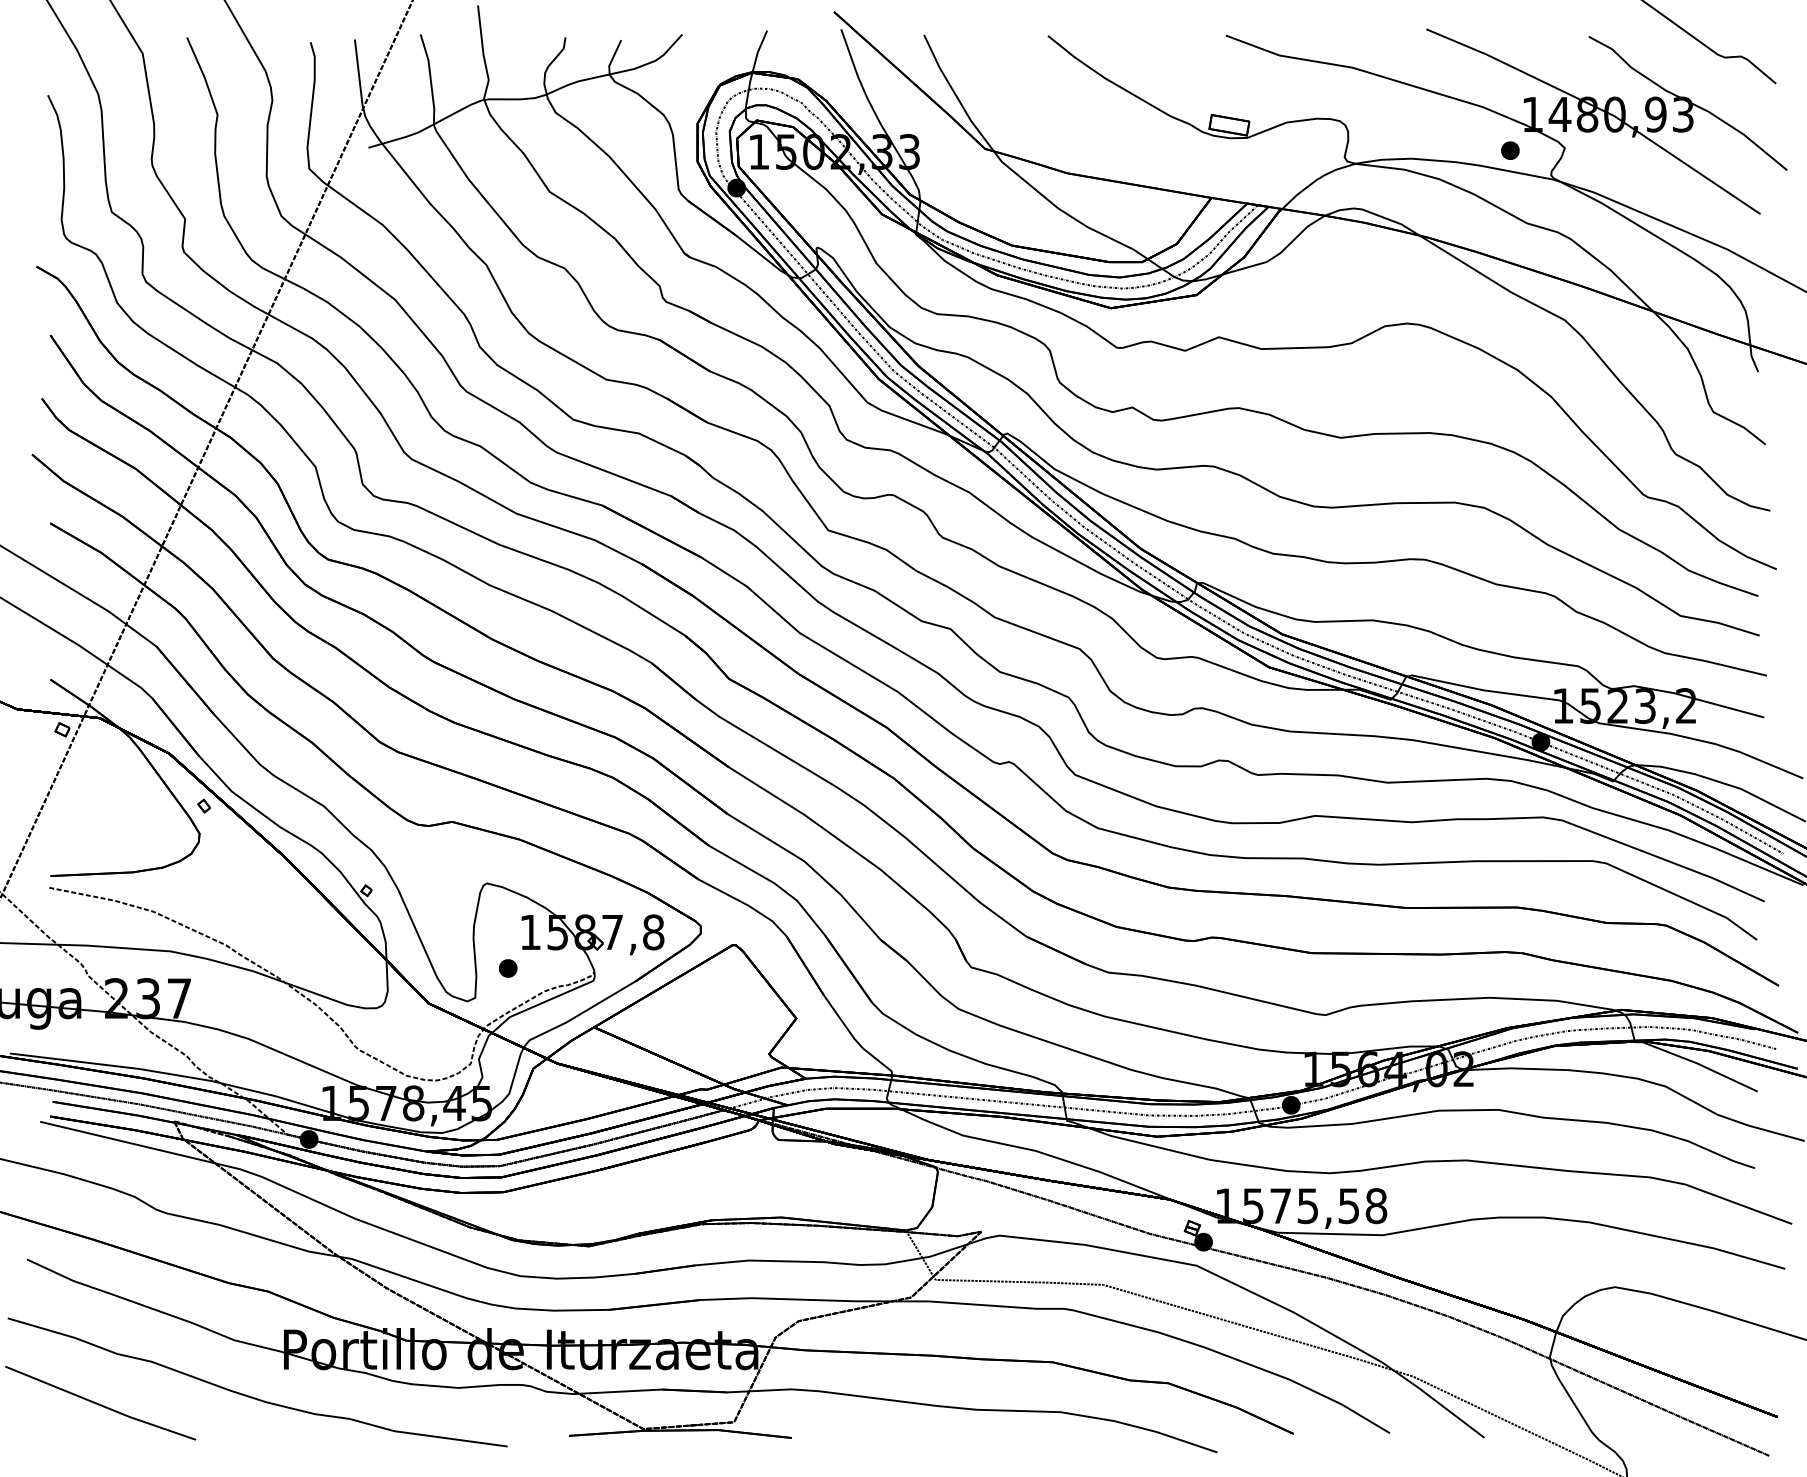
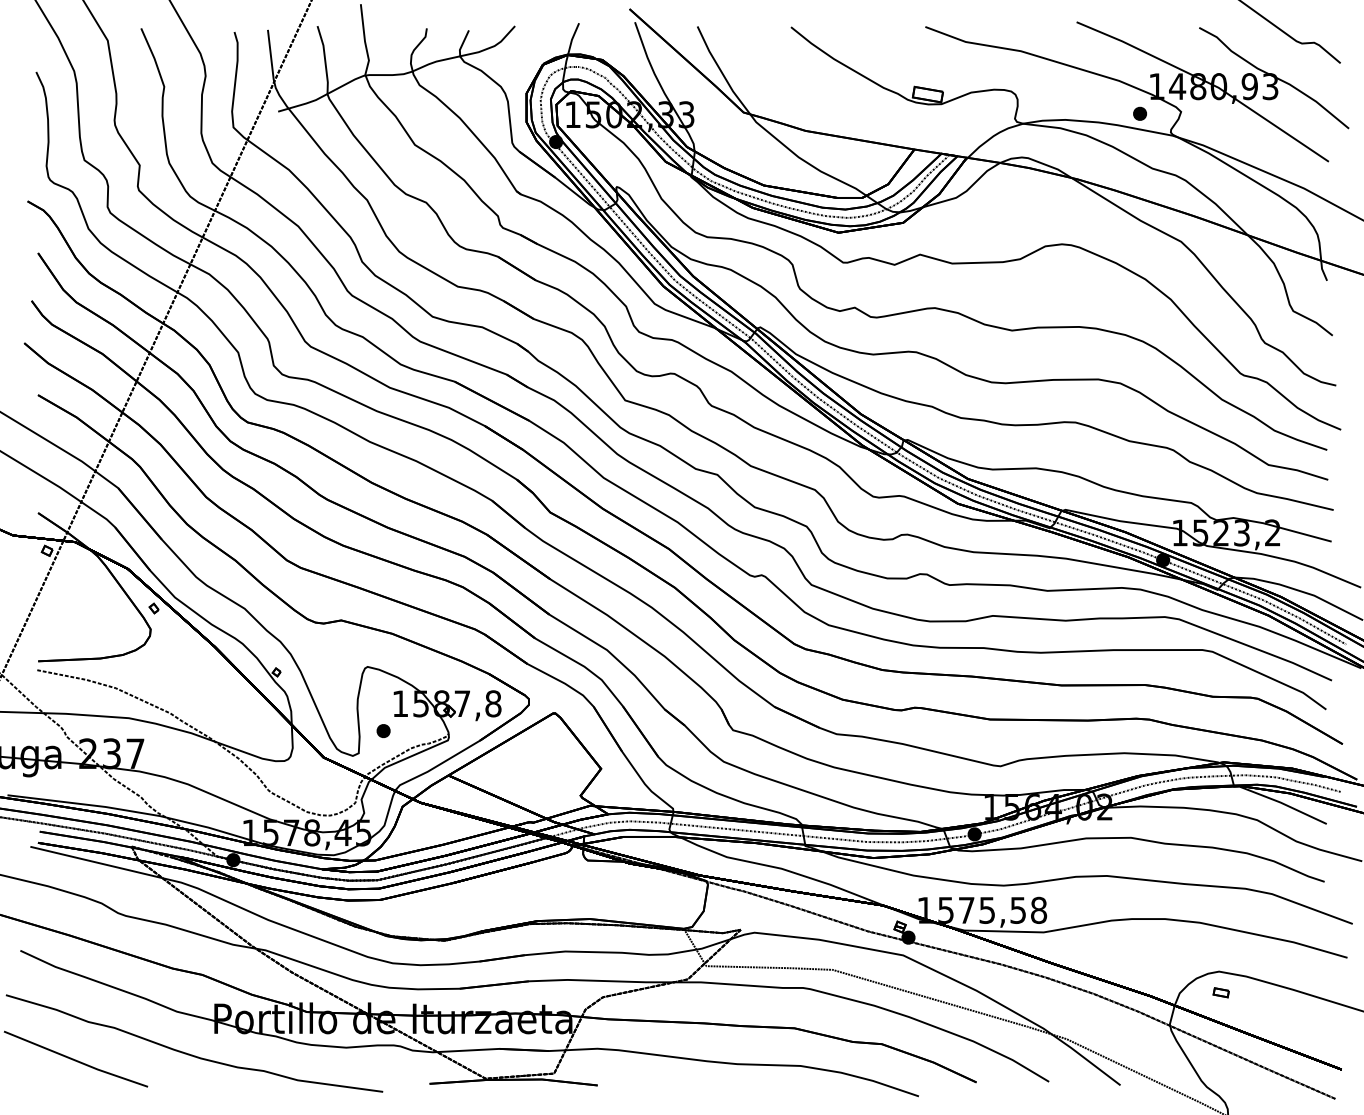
part: (1616, 1314) -> (1220, 992), added

